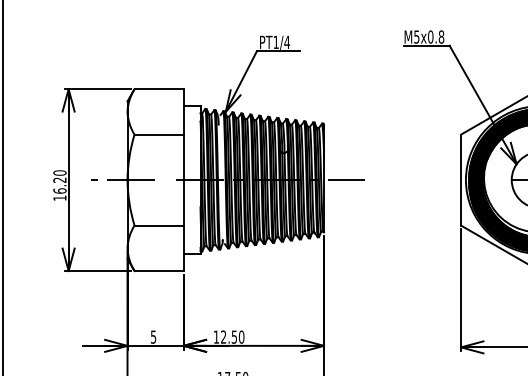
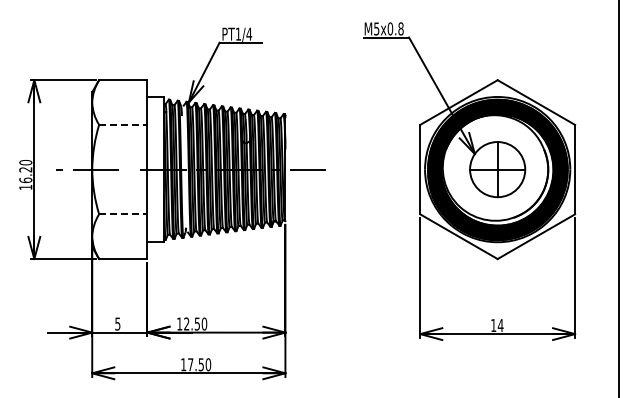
line: (159, 134) -> (123, 124), solid -> dashed
line: (159, 225) -> (123, 214), solid -> dashed

